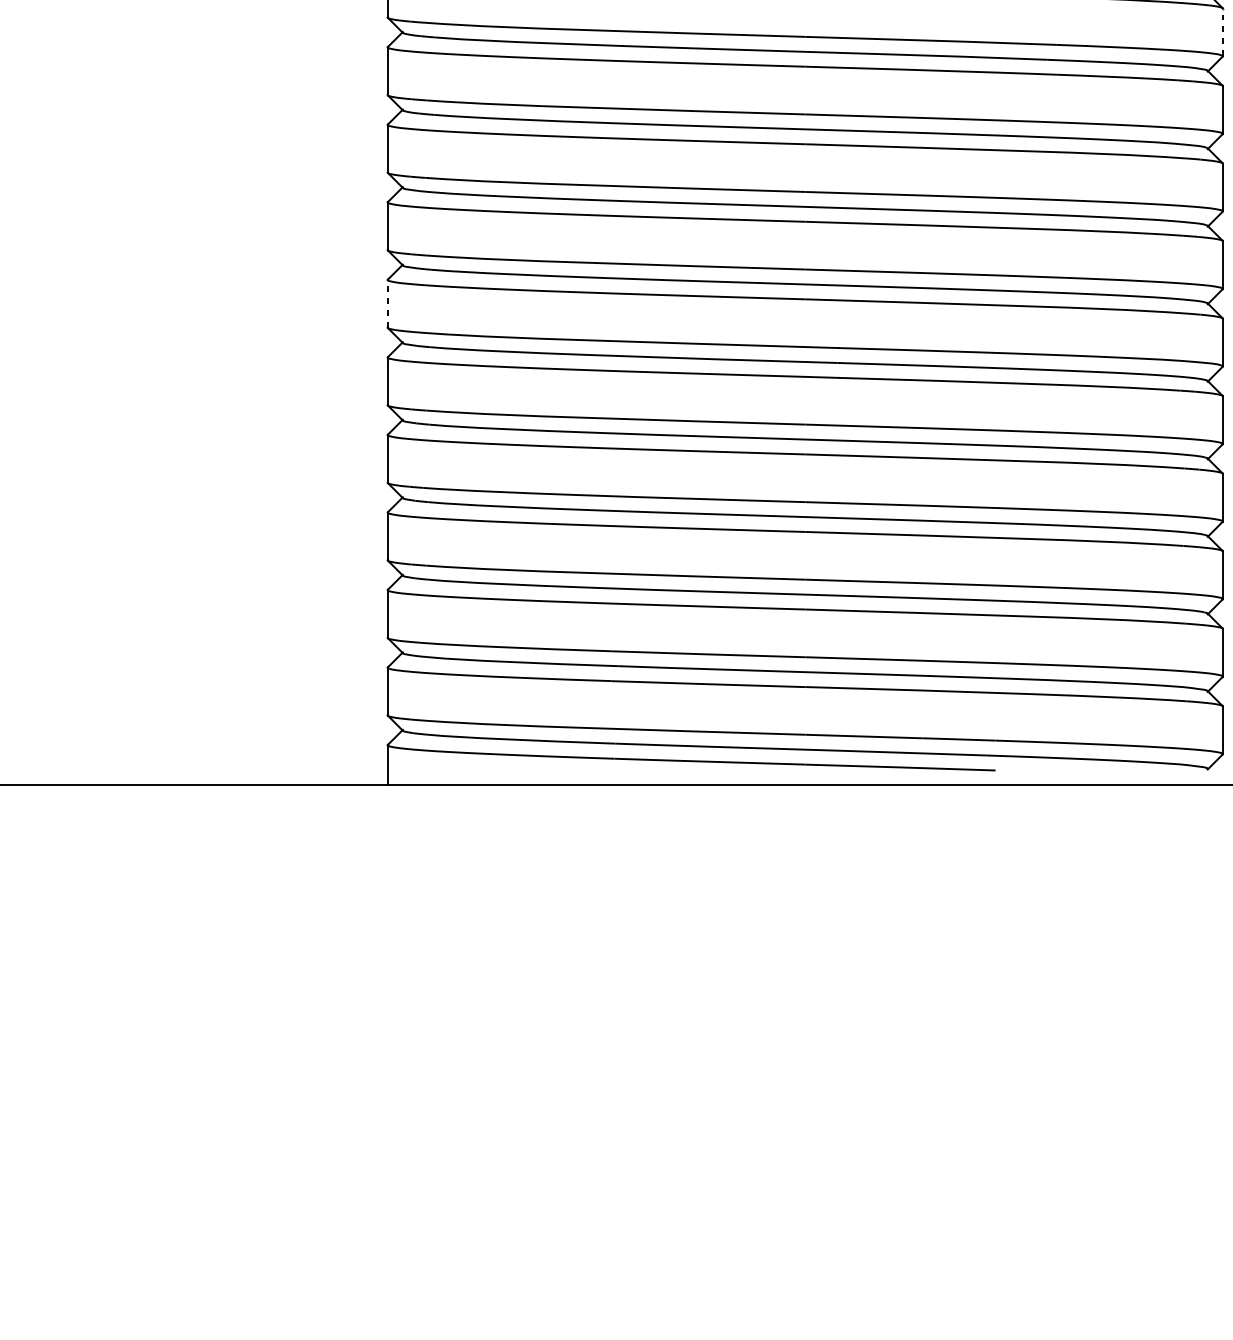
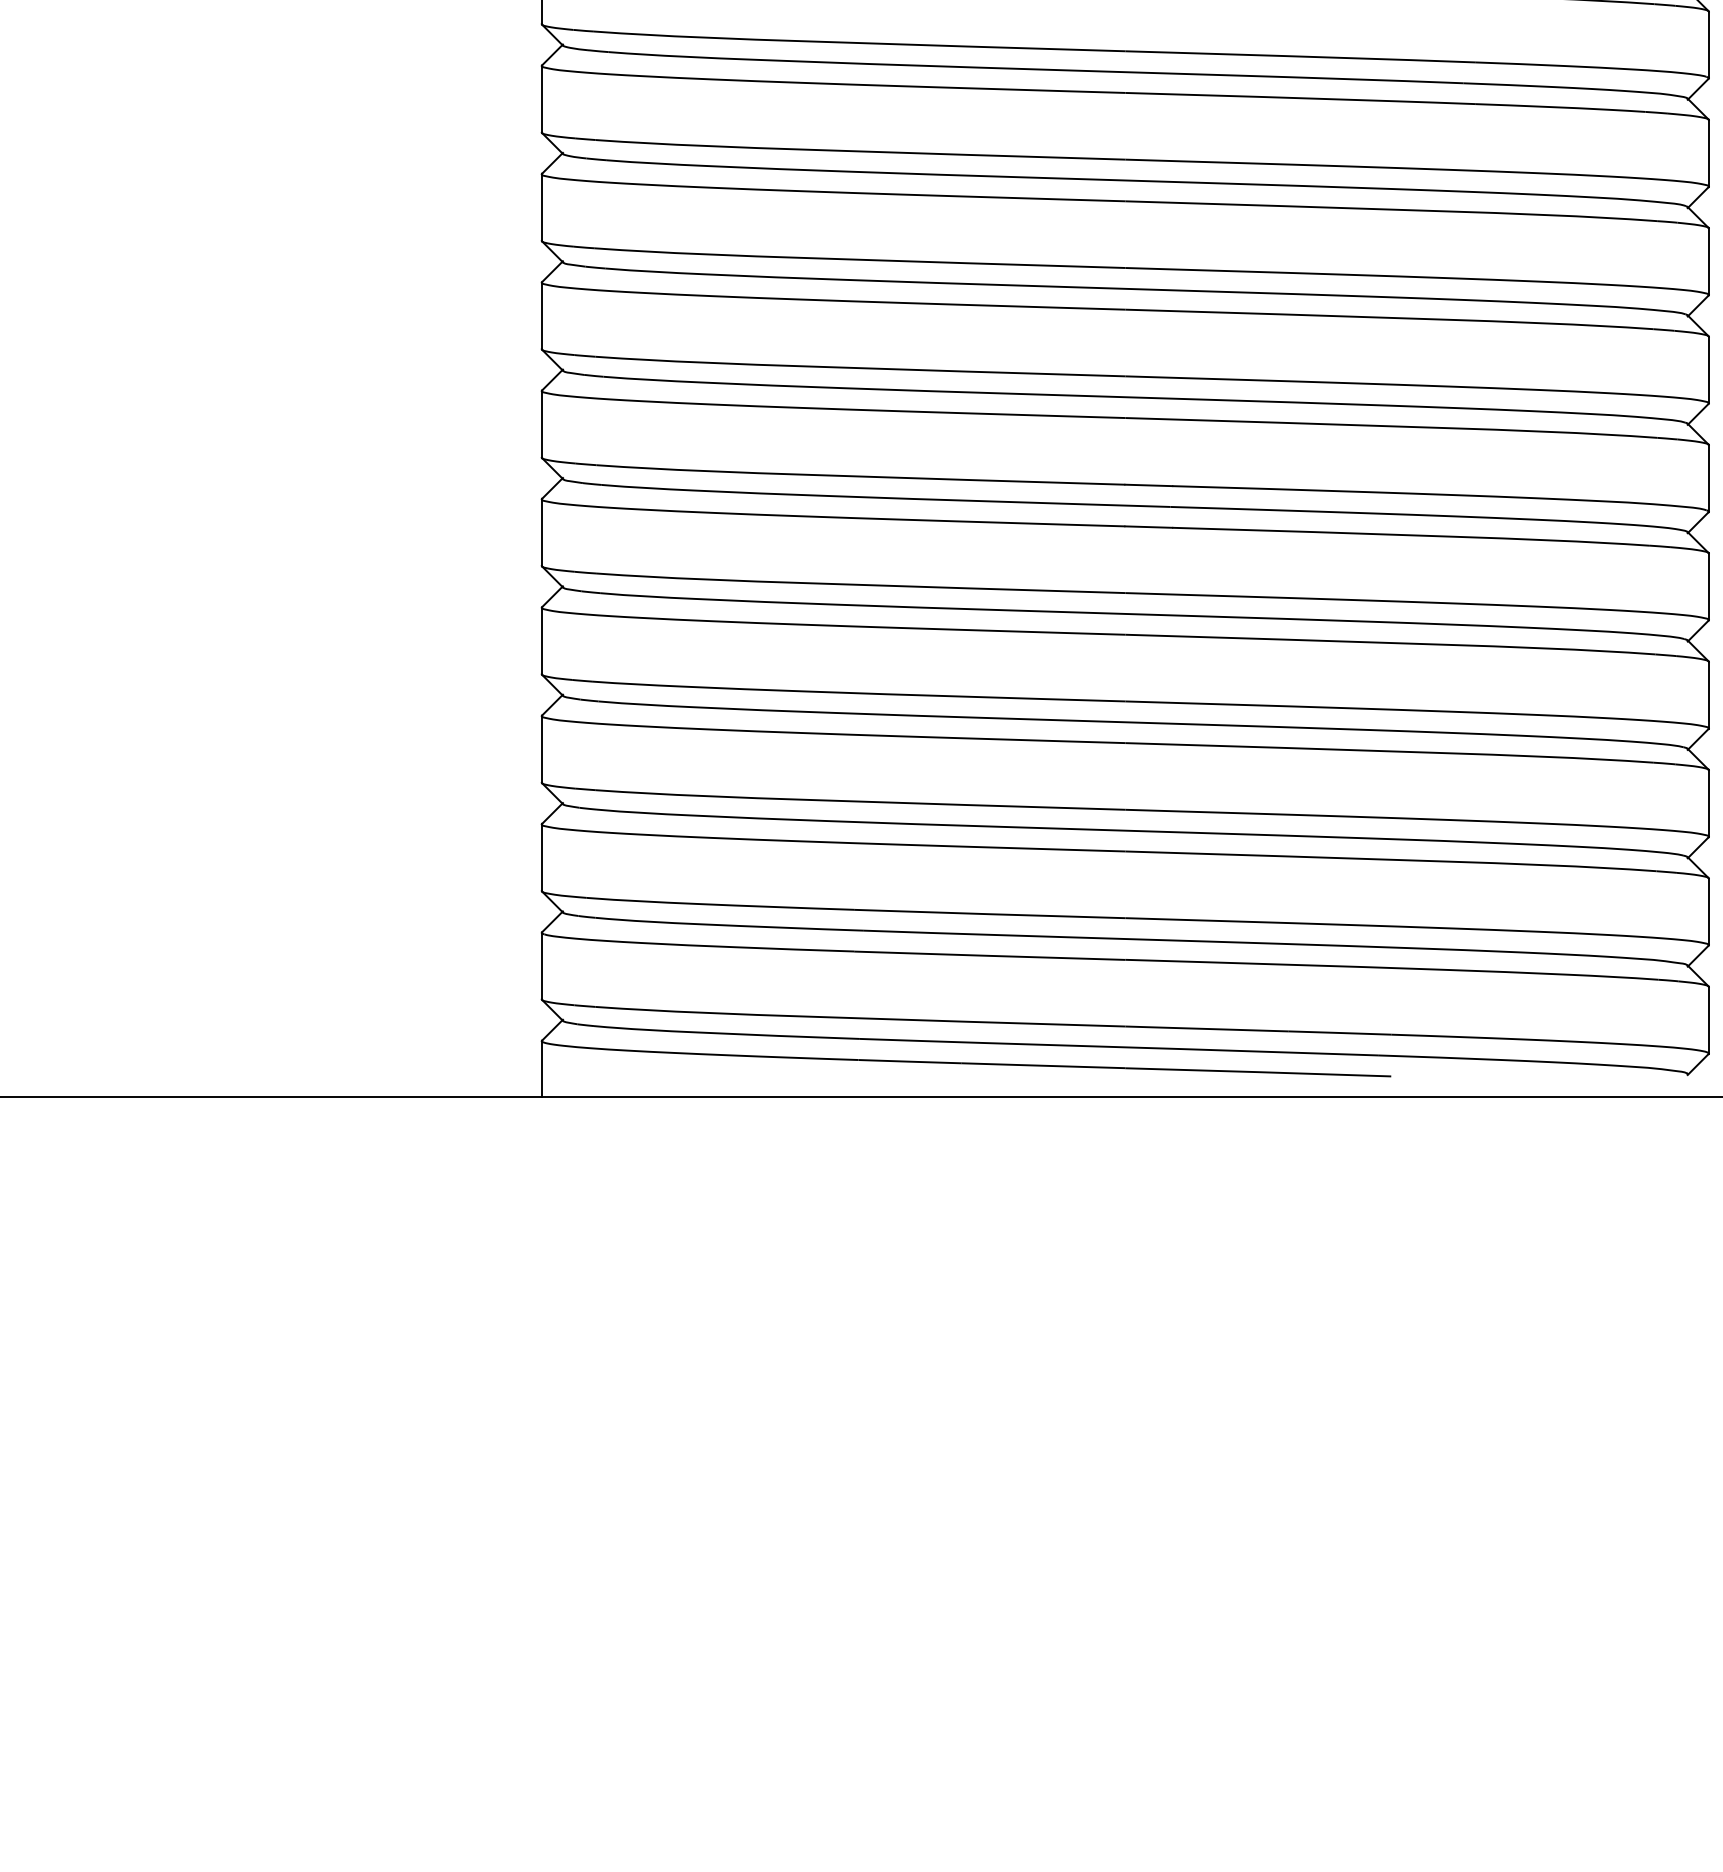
line: (1222, 32) -> (1708, 44), dashed -> solid
line: (387, 303) -> (541, 423), dashed -> solid

